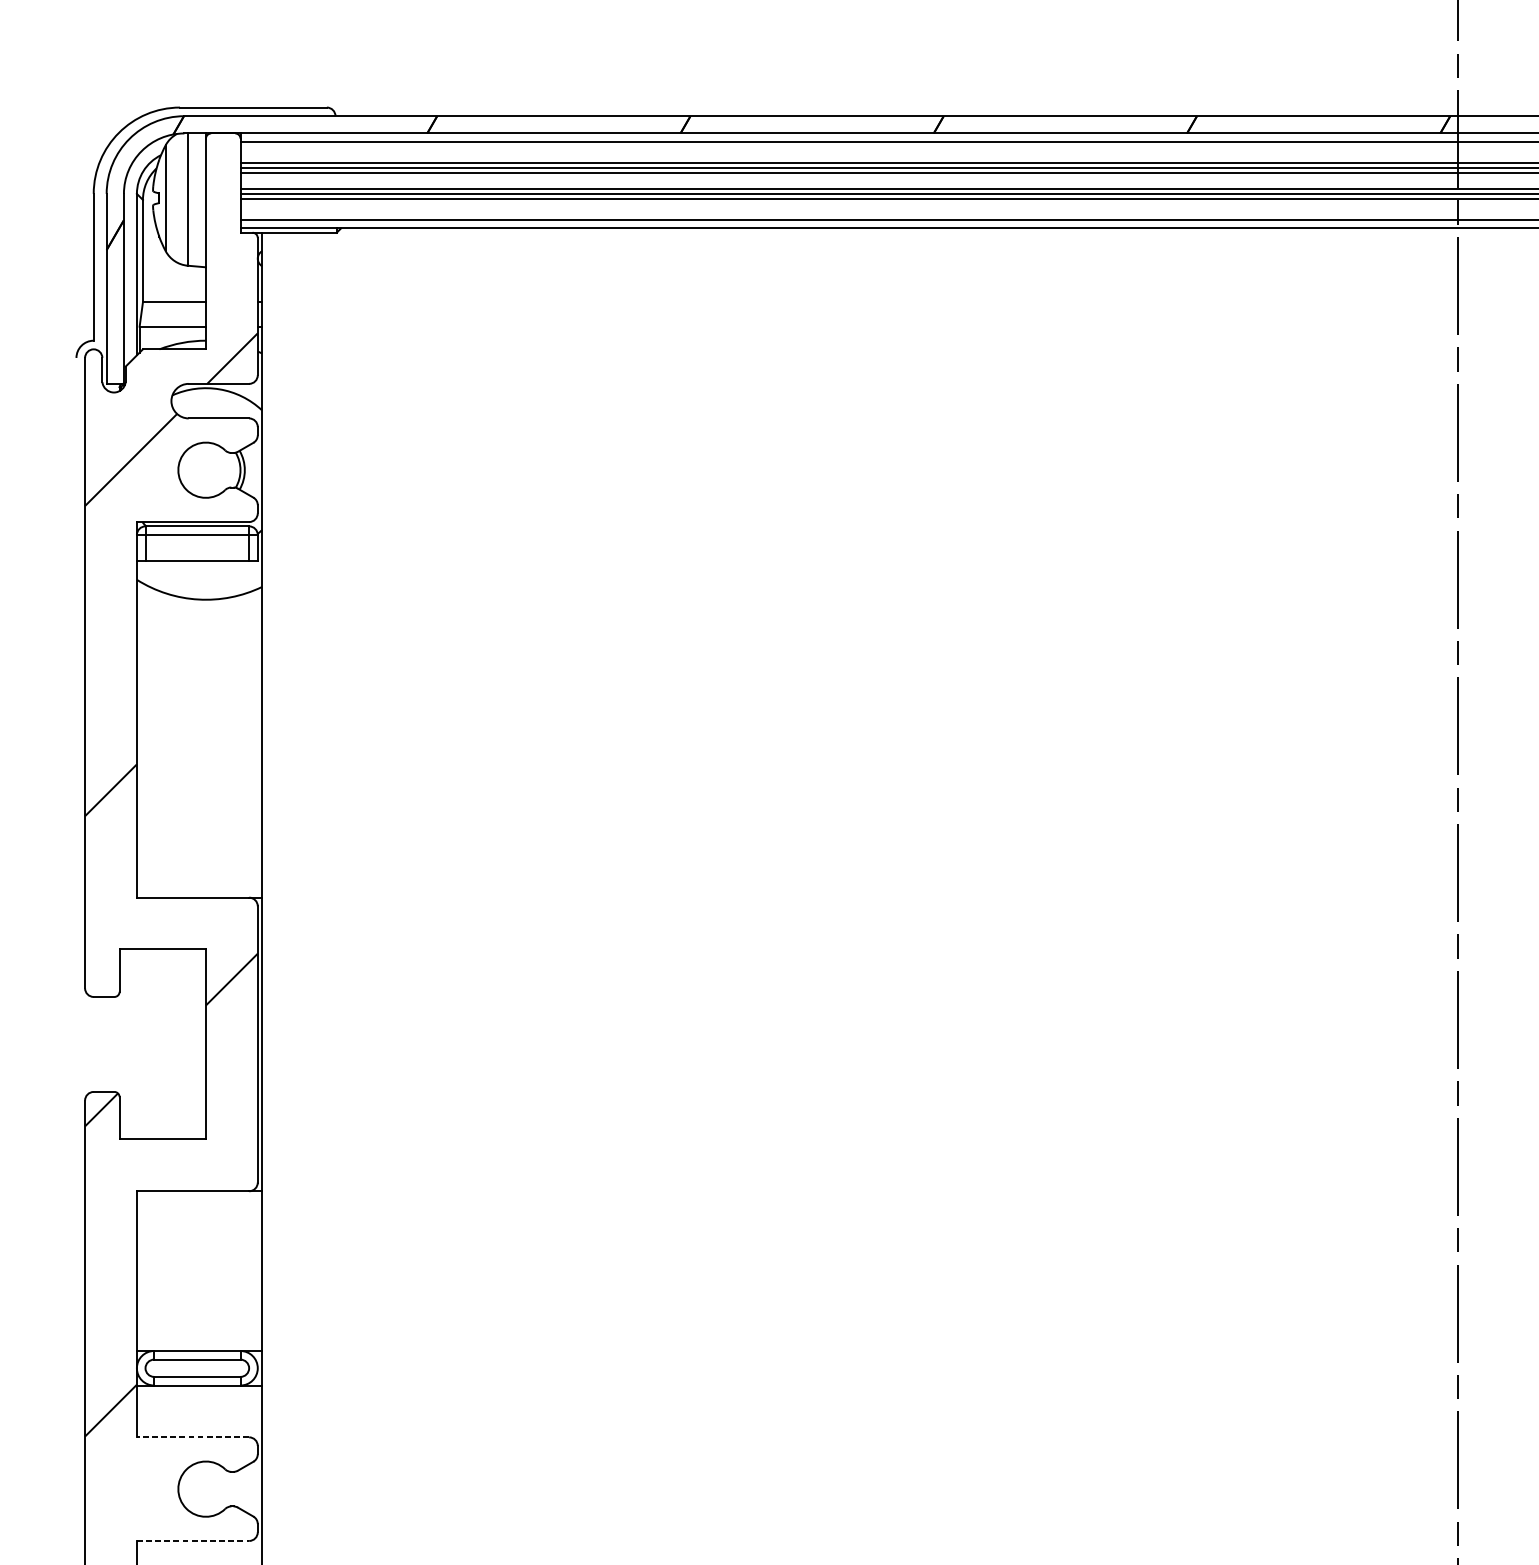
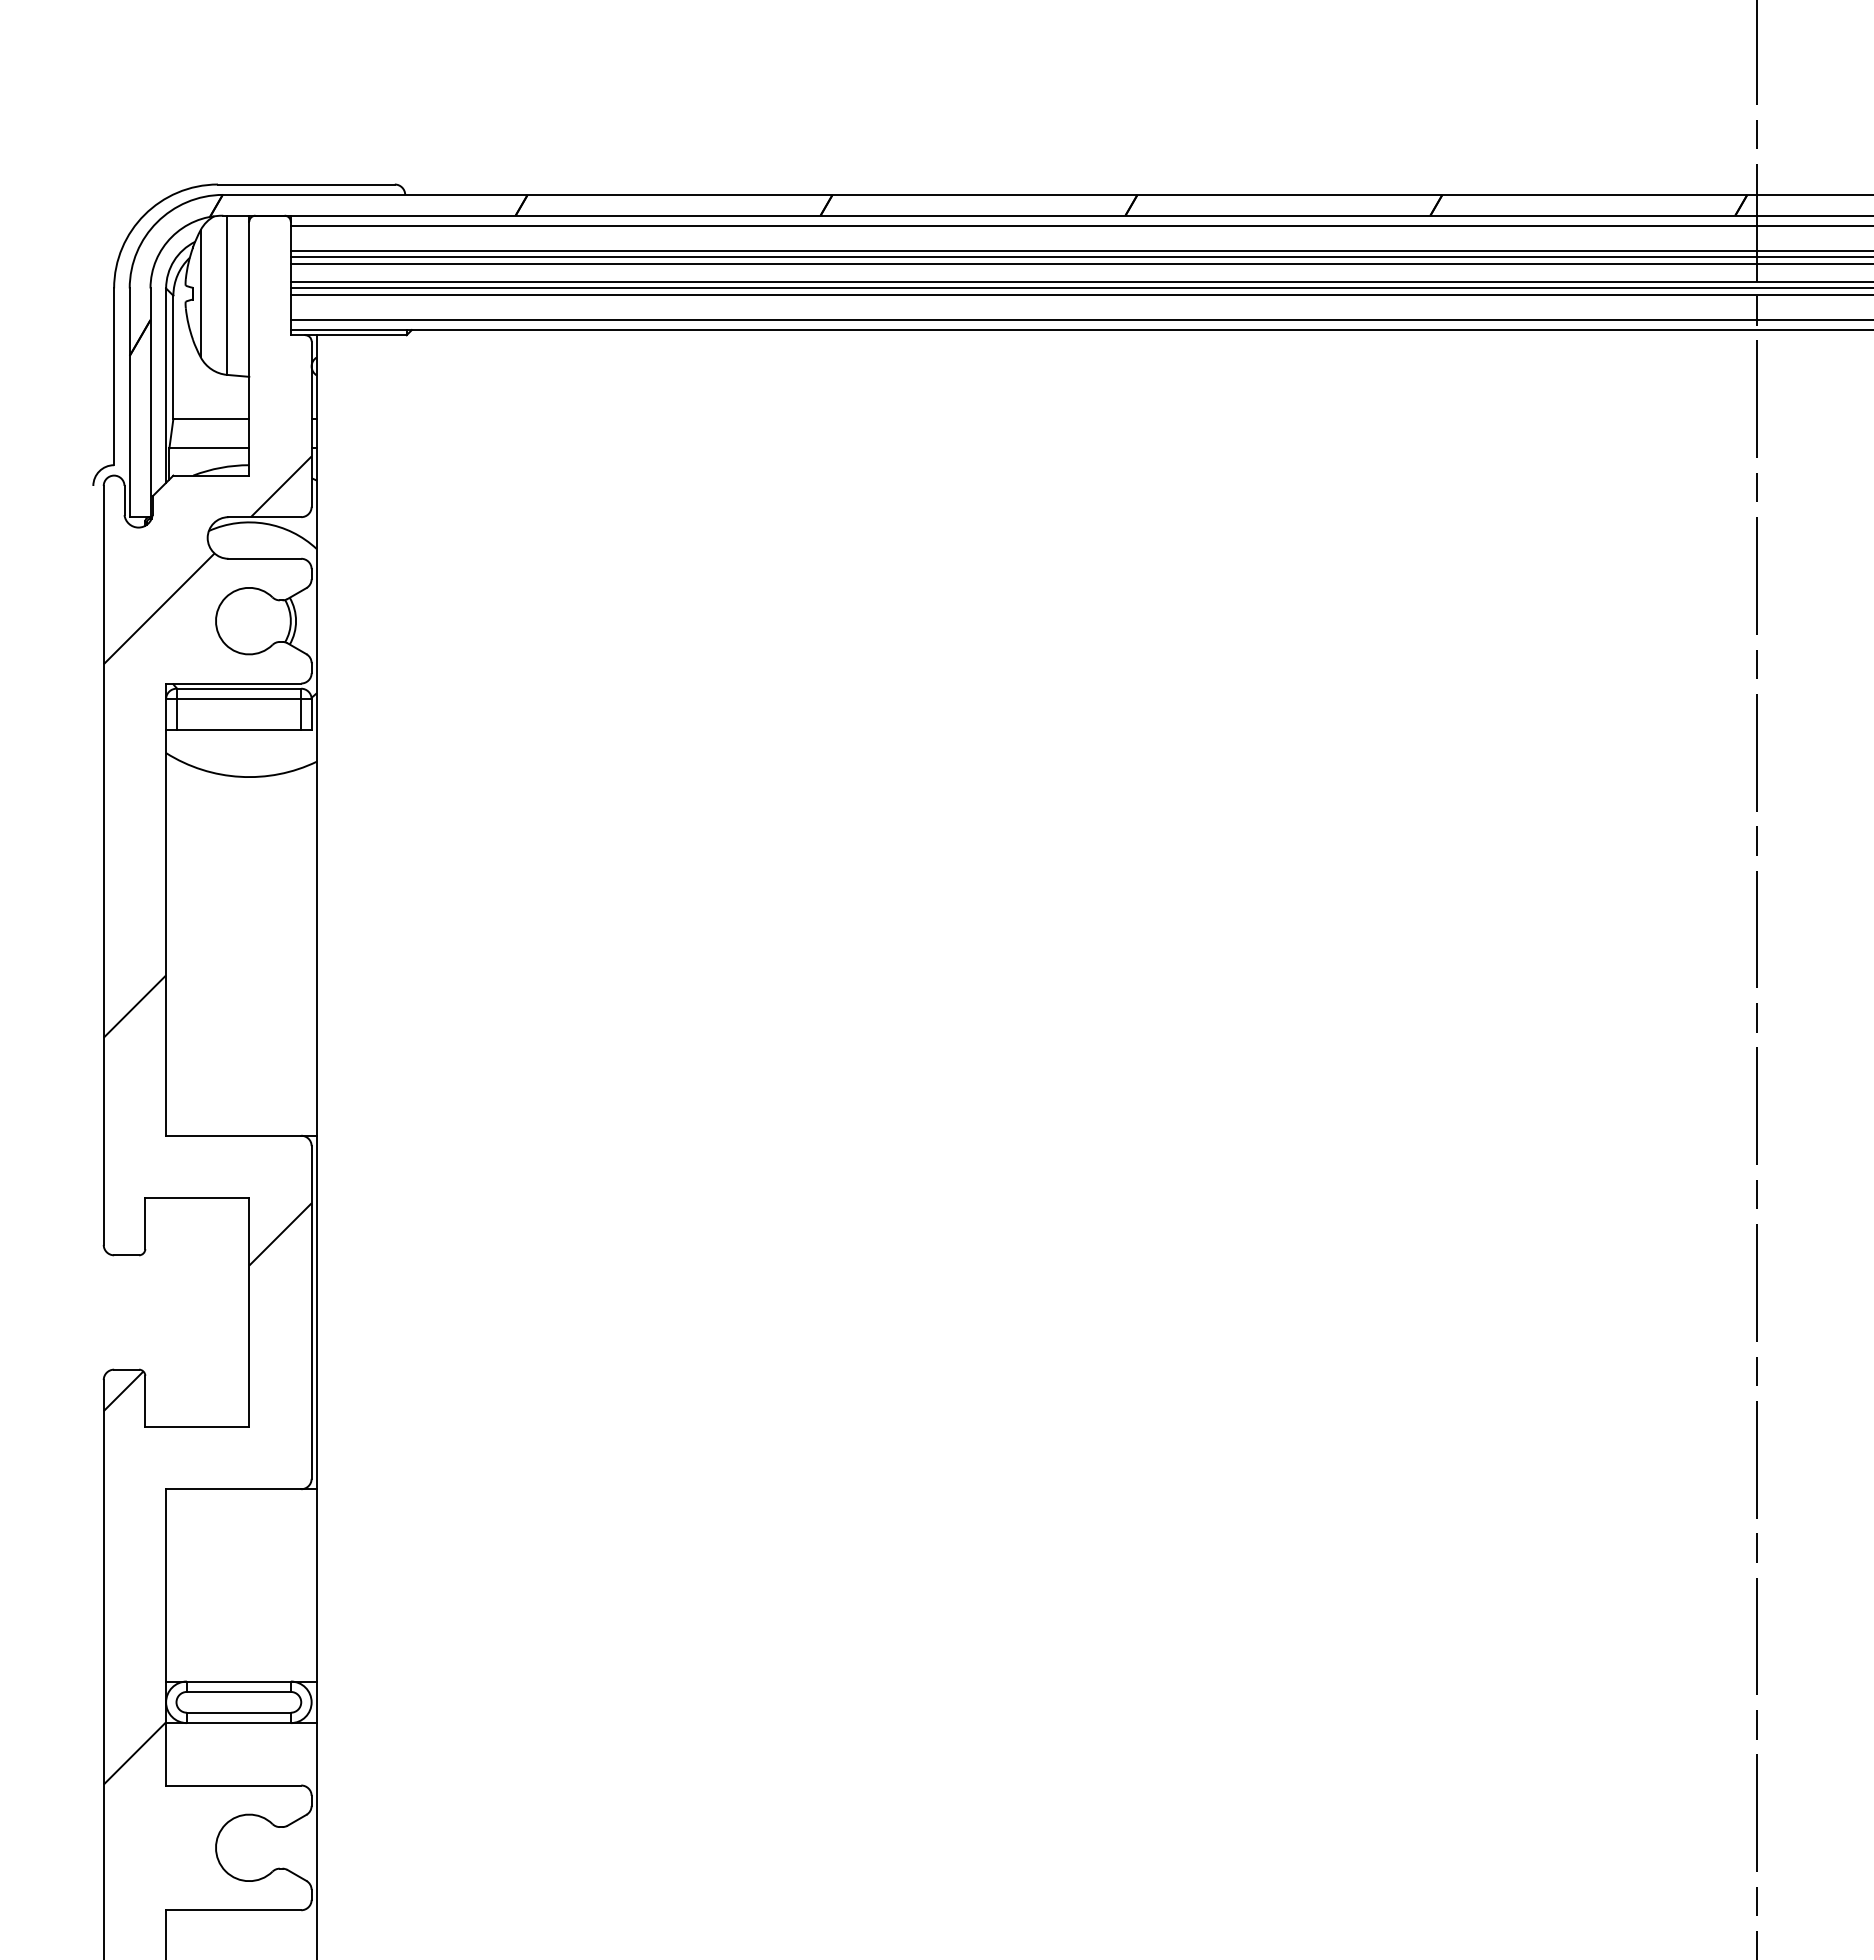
line: (192, 1437) -> (233, 1785), dashed -> solid
line: (192, 1541) -> (233, 1910), dashed -> solid

